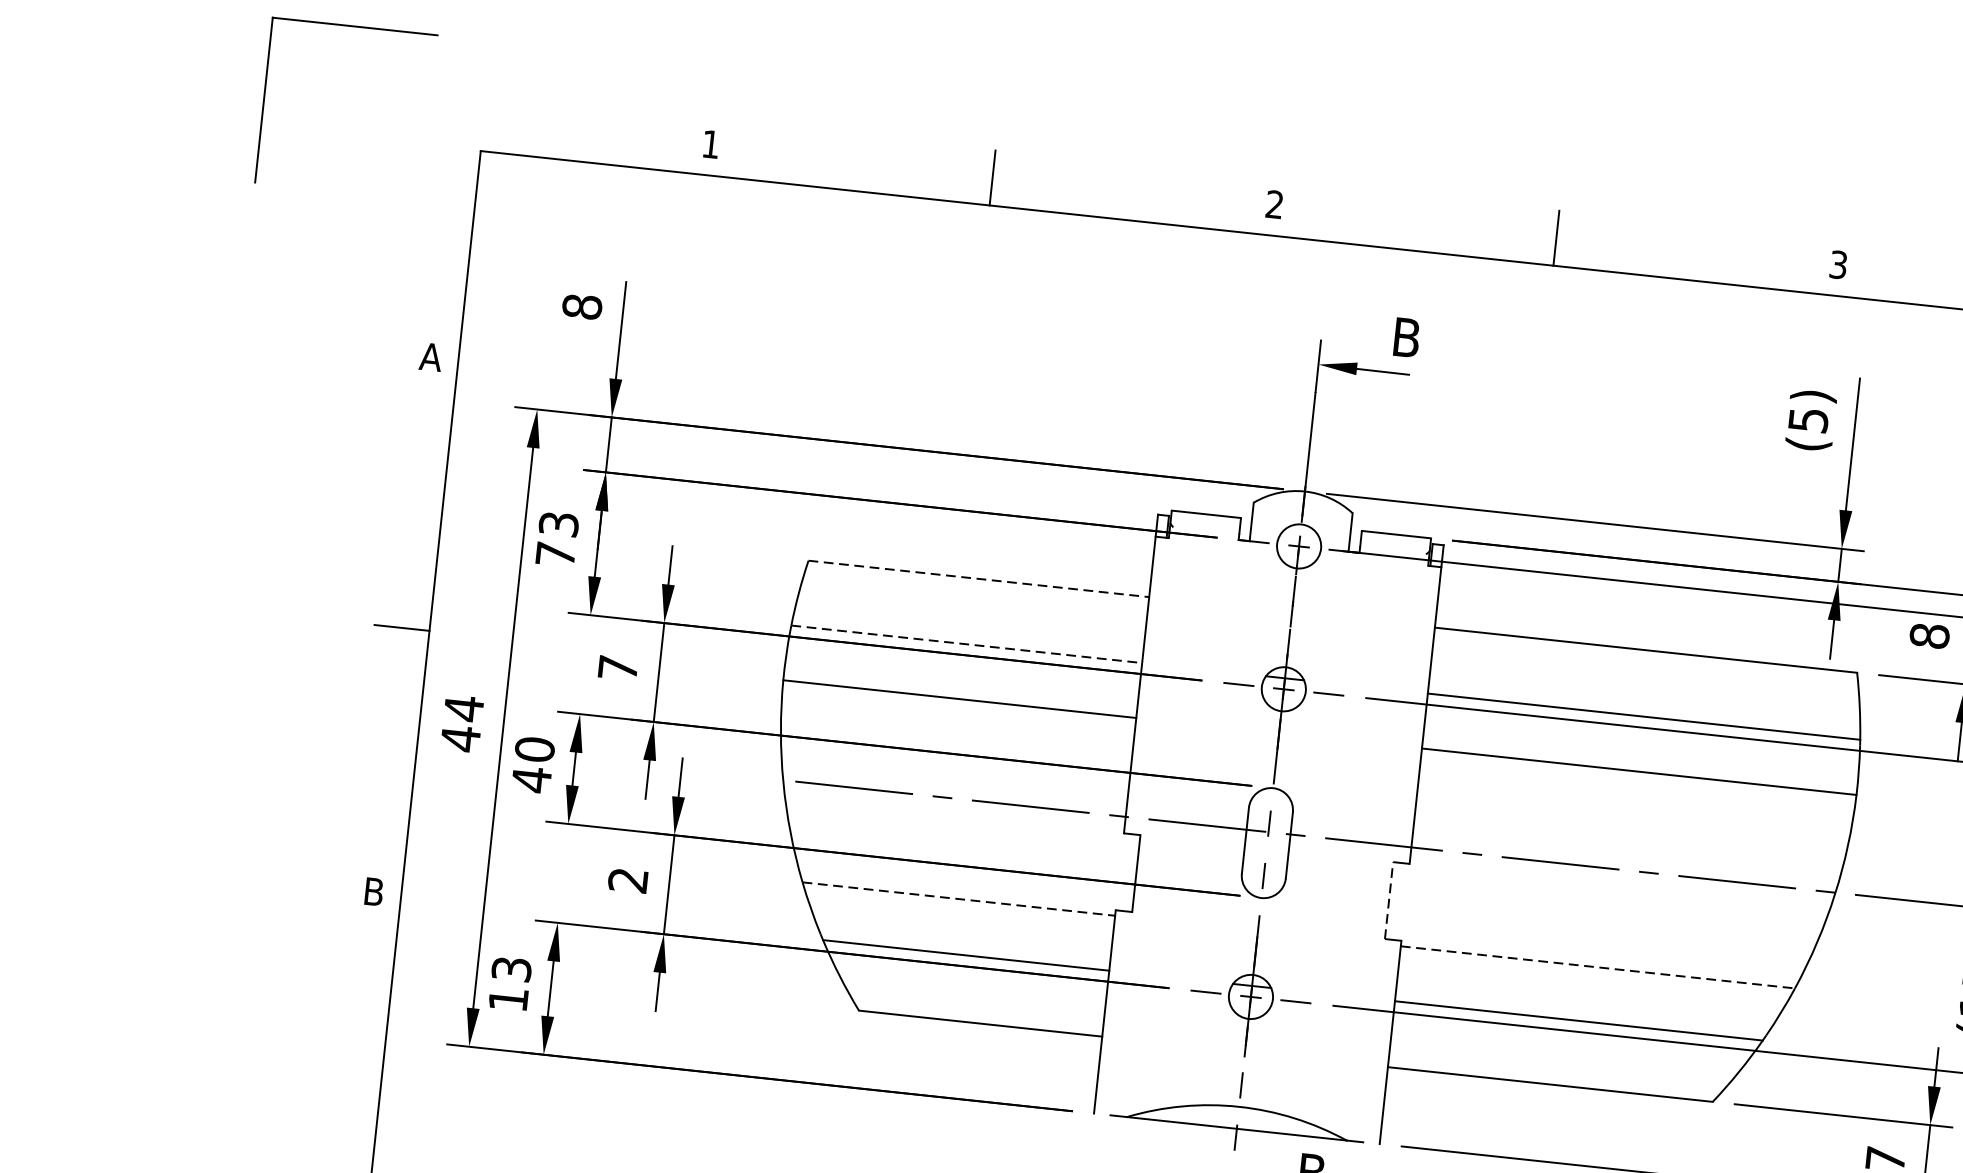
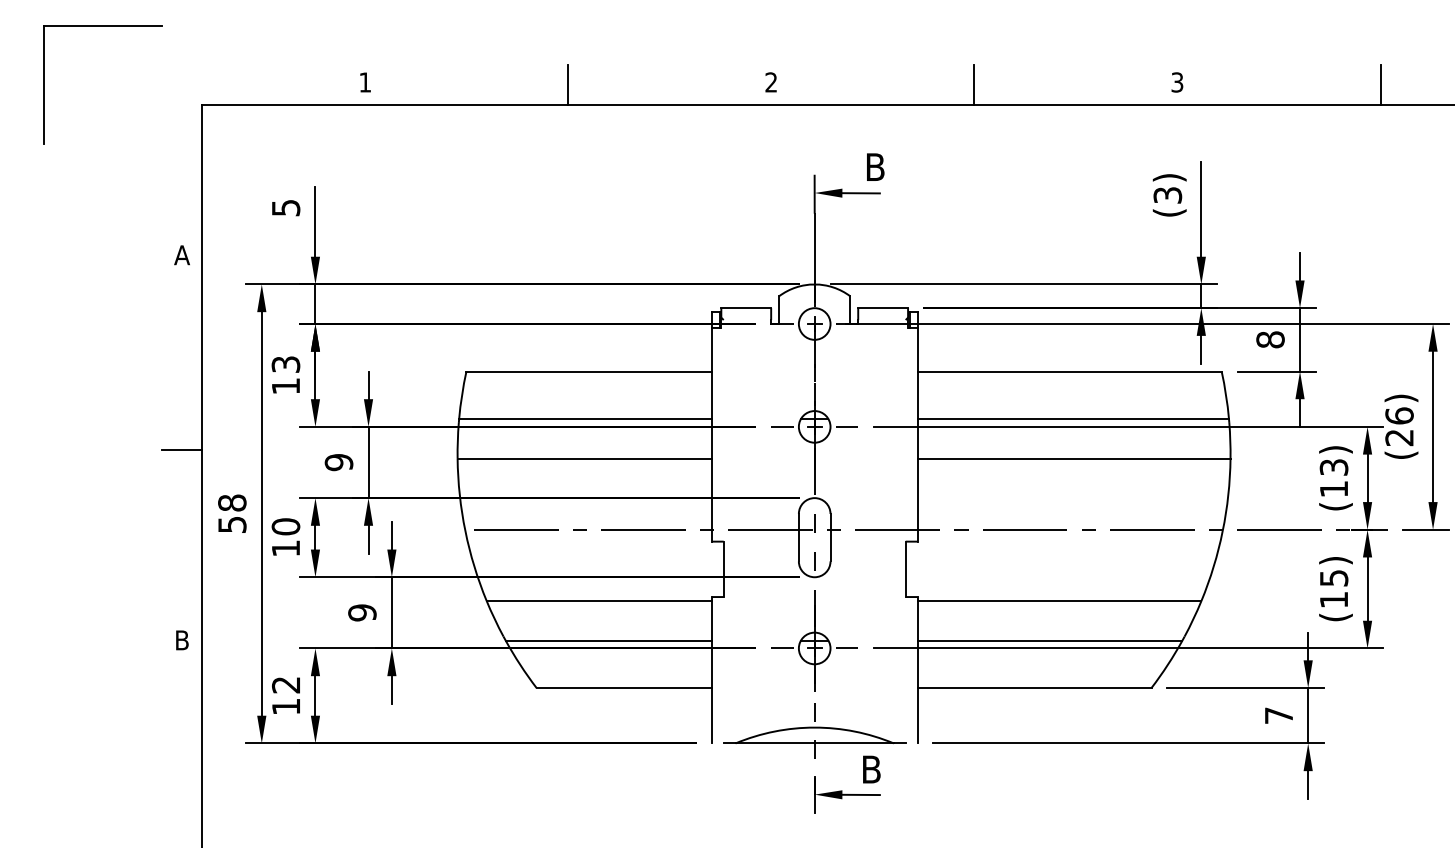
text: (581, 306) -> (285, 207), 8 -> 5
text: (1808, 418) -> (1167, 194), (5) -> (3)
text: (555, 554) -> (285, 386), 73 -> 13
line: (979, 578) -> (589, 371), dashed -> solid
line: (966, 643) -> (585, 418), dashed -> solid
text: (617, 668) -> (338, 462), 7 -> 9
text: (462, 723) -> (232, 513), 44 -> 58
text: (531, 779) -> (285, 548), 40 -> 10
text: (628, 879) -> (362, 612), 2 -> 9
line: (959, 898) -> (599, 600), dashed -> solid
line: (1388, 900) -> (905, 569), dashed -> solid
line: (1597, 966) -> (1059, 600), dashed -> solid
text: (512, 969) -> (286, 685), 13 -> 12

